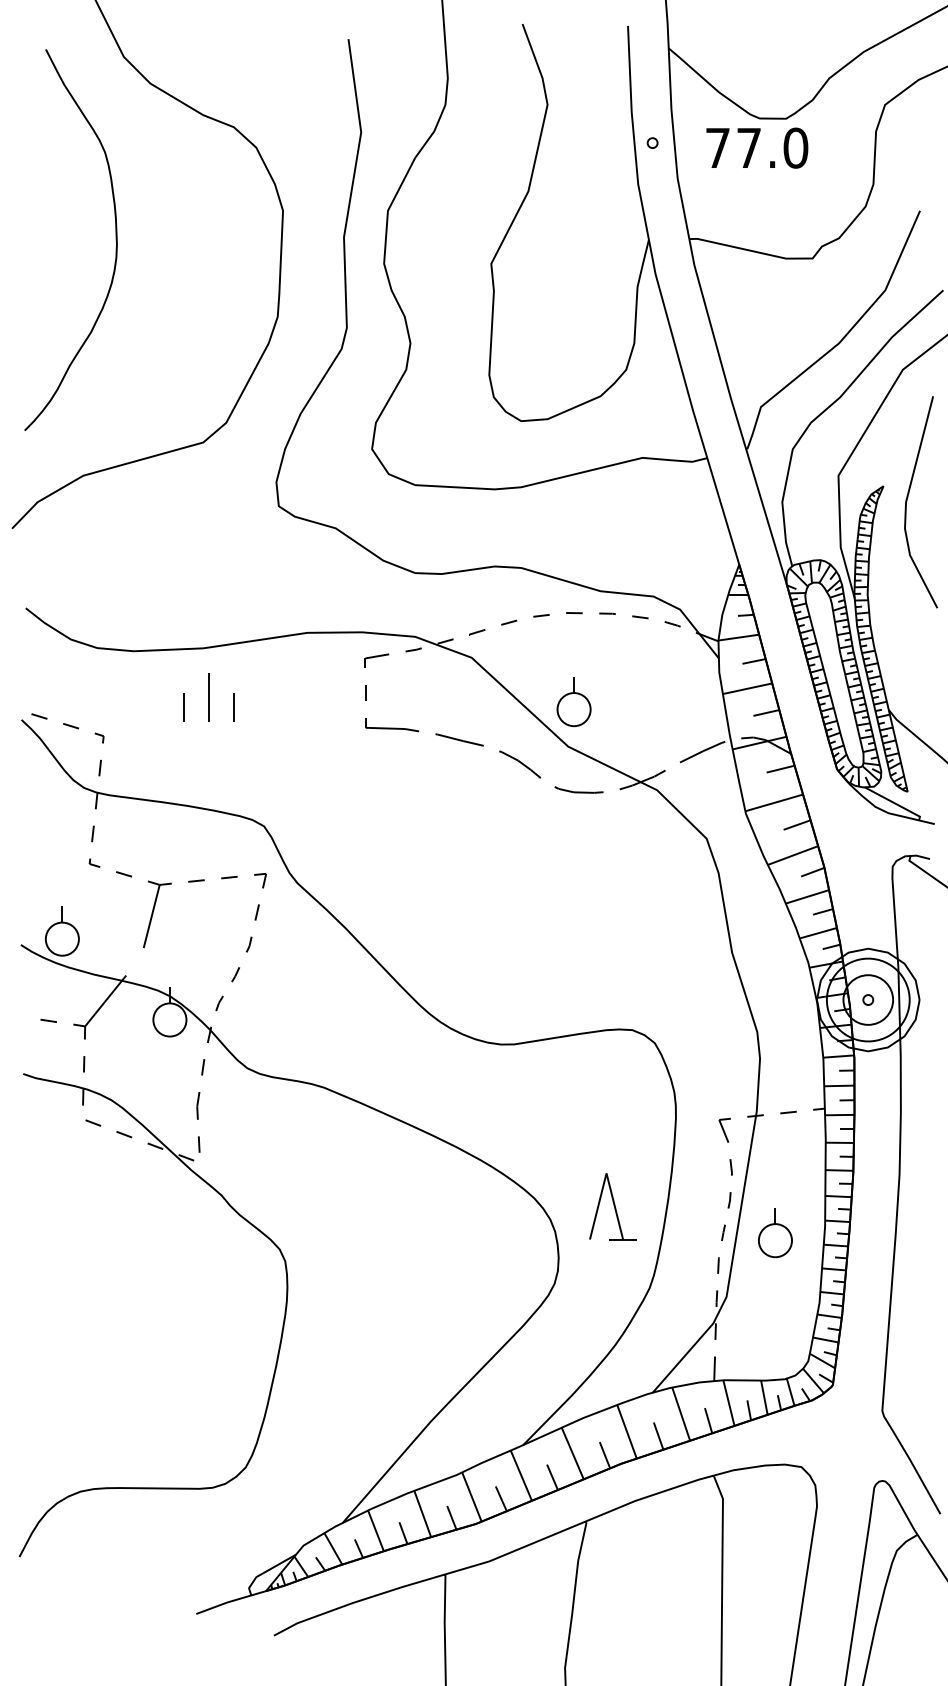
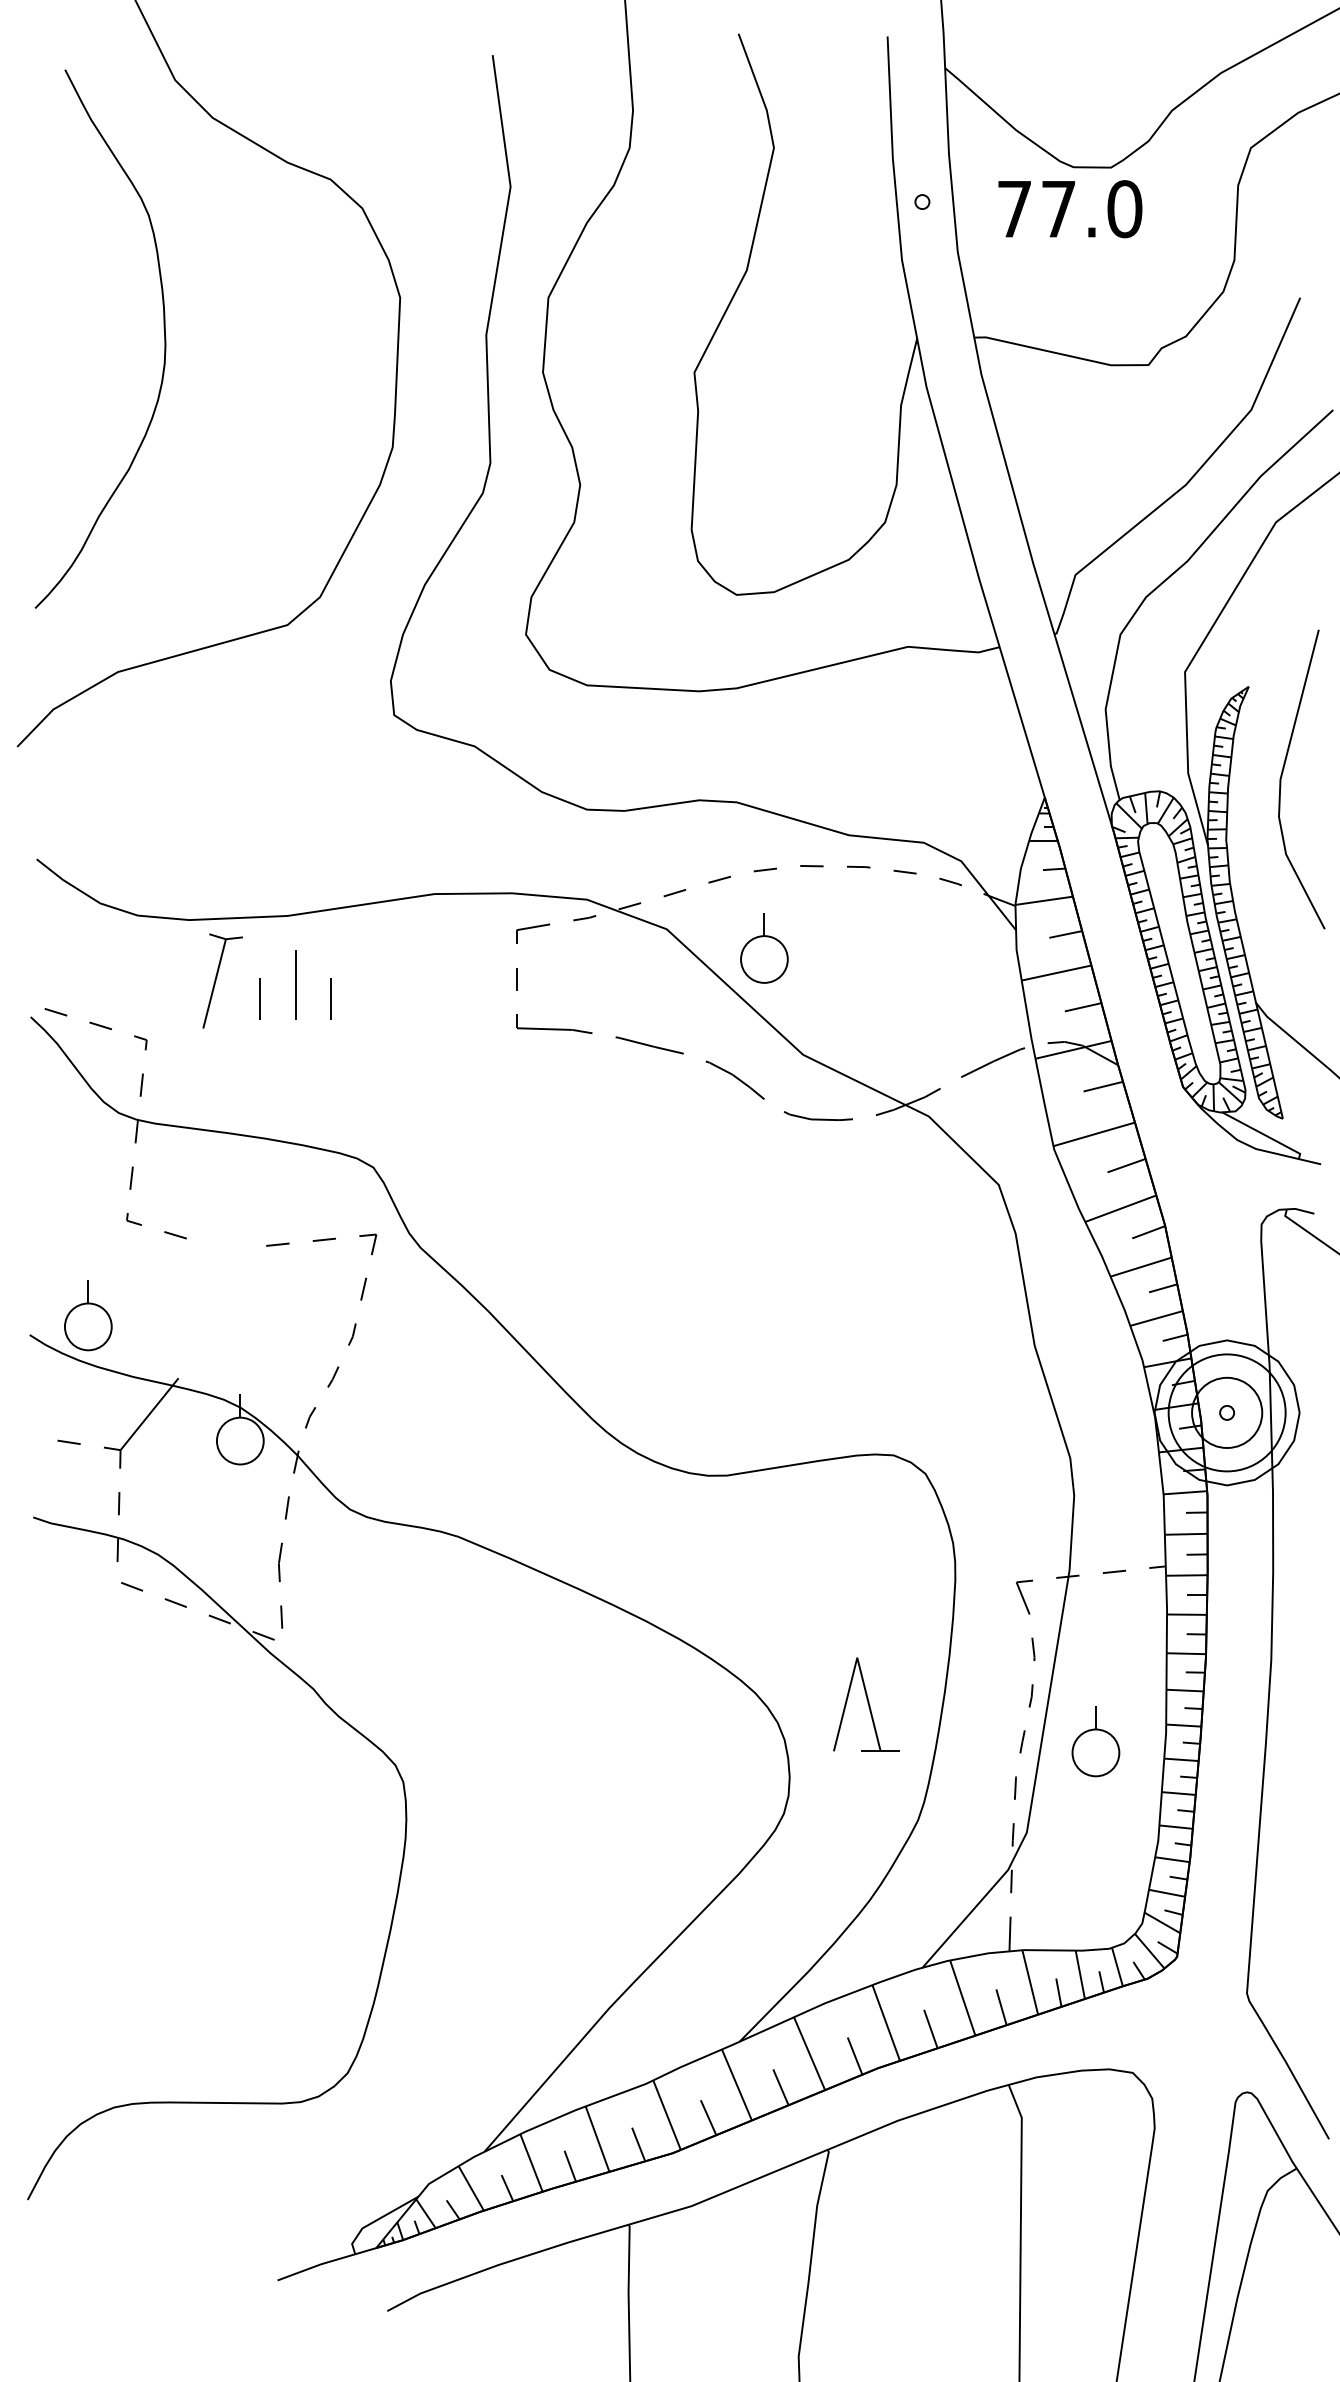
line: (907, 500) -> (1282, 776), moved
part: (574, 701) -> (764, 948), moved
part: (157, 914) -> (222, 980), moved

